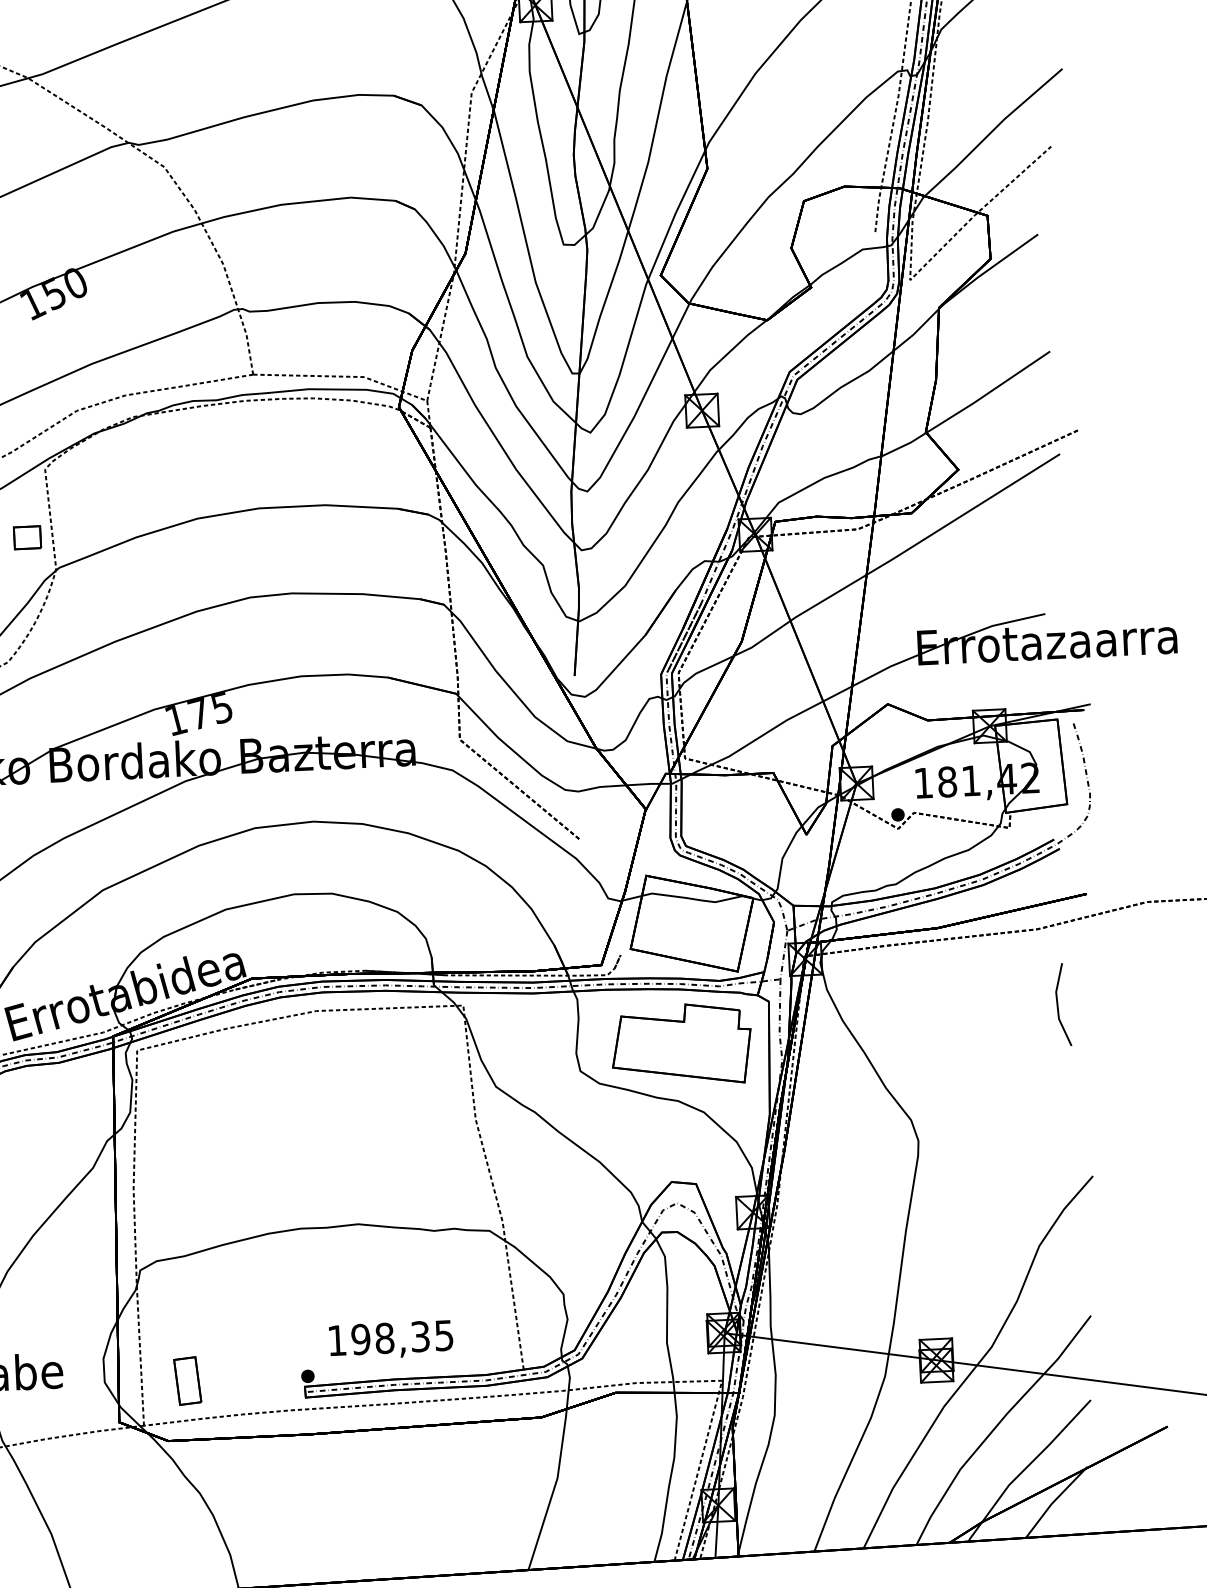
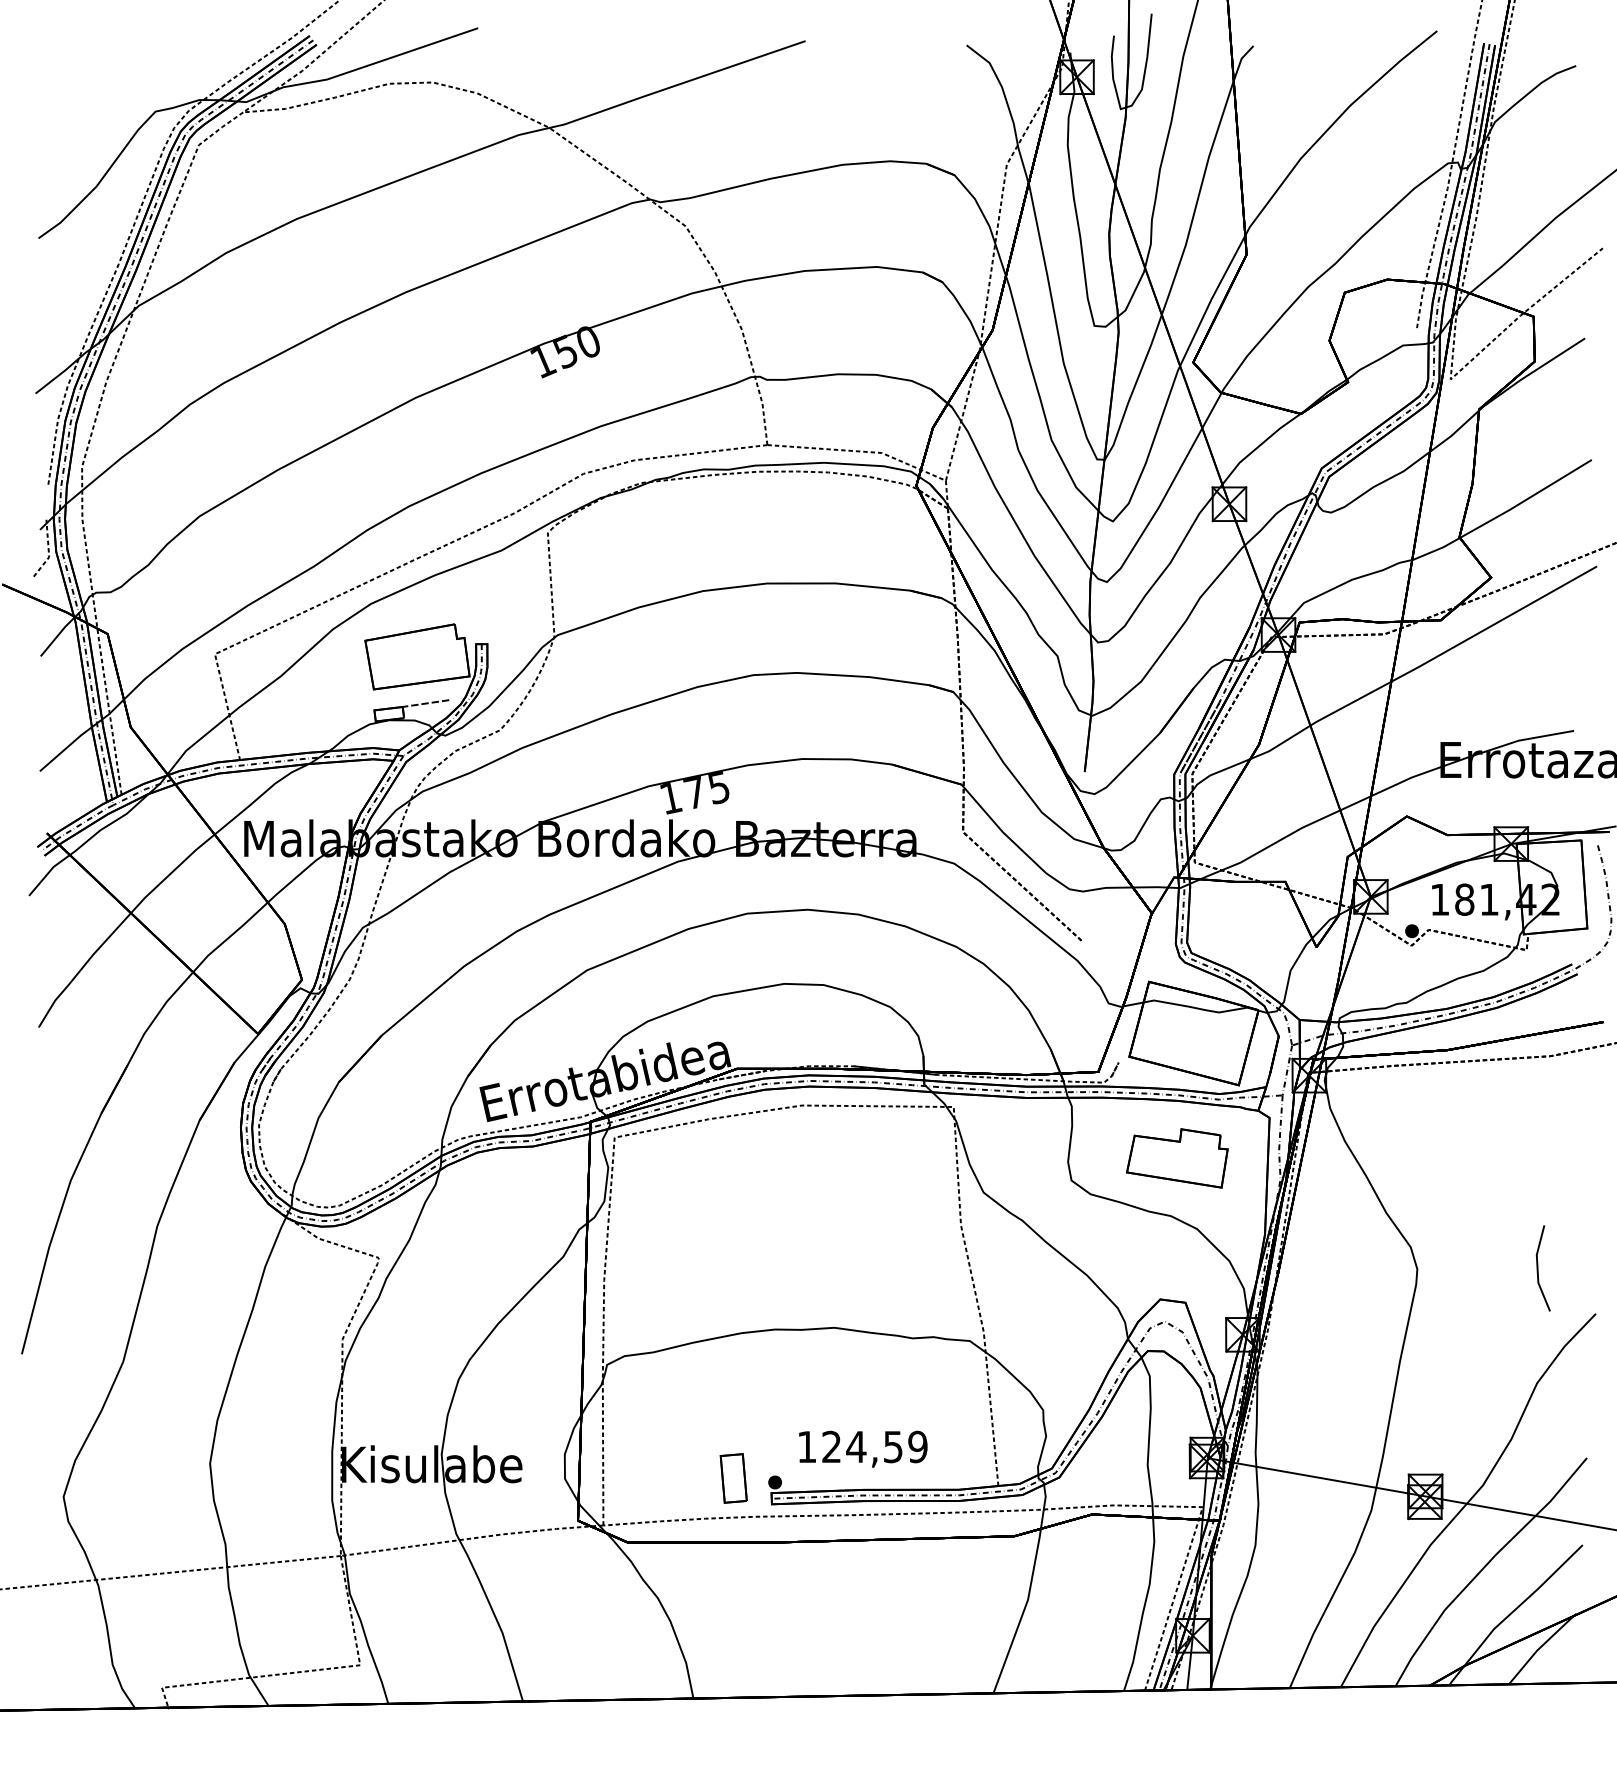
part: (27, 537) -> (526, 602), removed
line: (1058, 1005) -> (1538, 1268), moved
part: (681, 1045) -> (1177, 1158), size x0.7
text: (402, 1337) -> (874, 1446), 198,35 -> 124,59
part: (187, 1381) -> (733, 1478), moved

